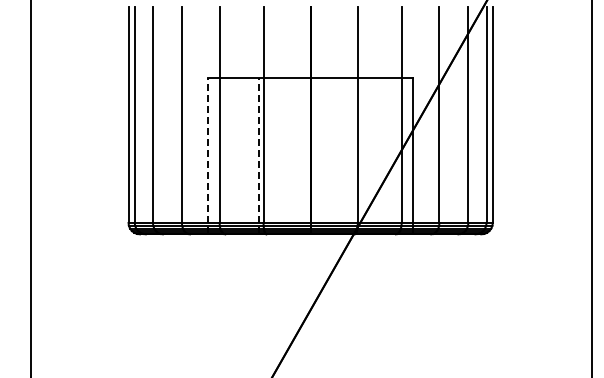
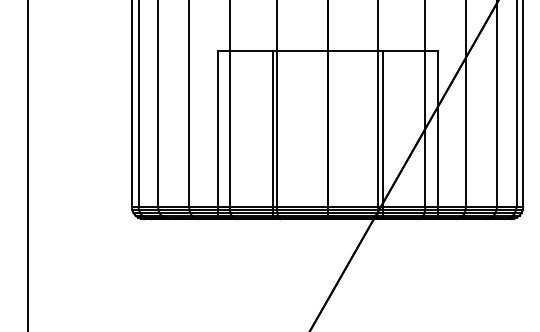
line: (208, 155) -> (217, 134), dashed -> solid
line: (259, 155) -> (272, 134), dashed -> solid
line: (361, 155) -> (382, 134), added

